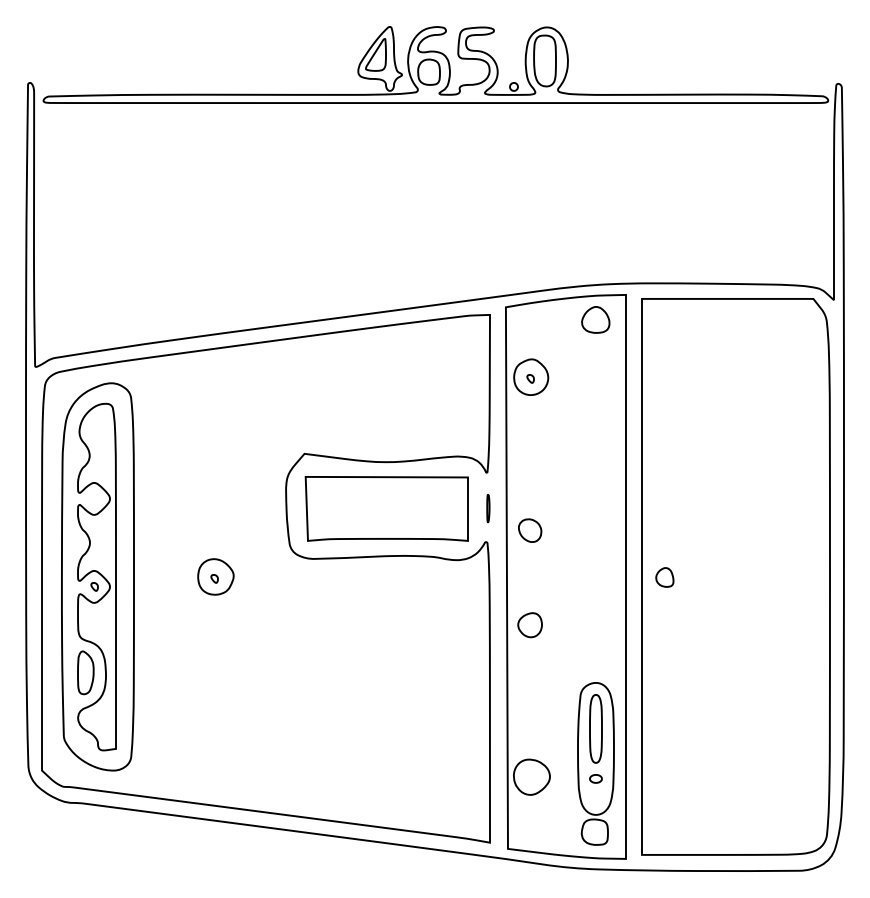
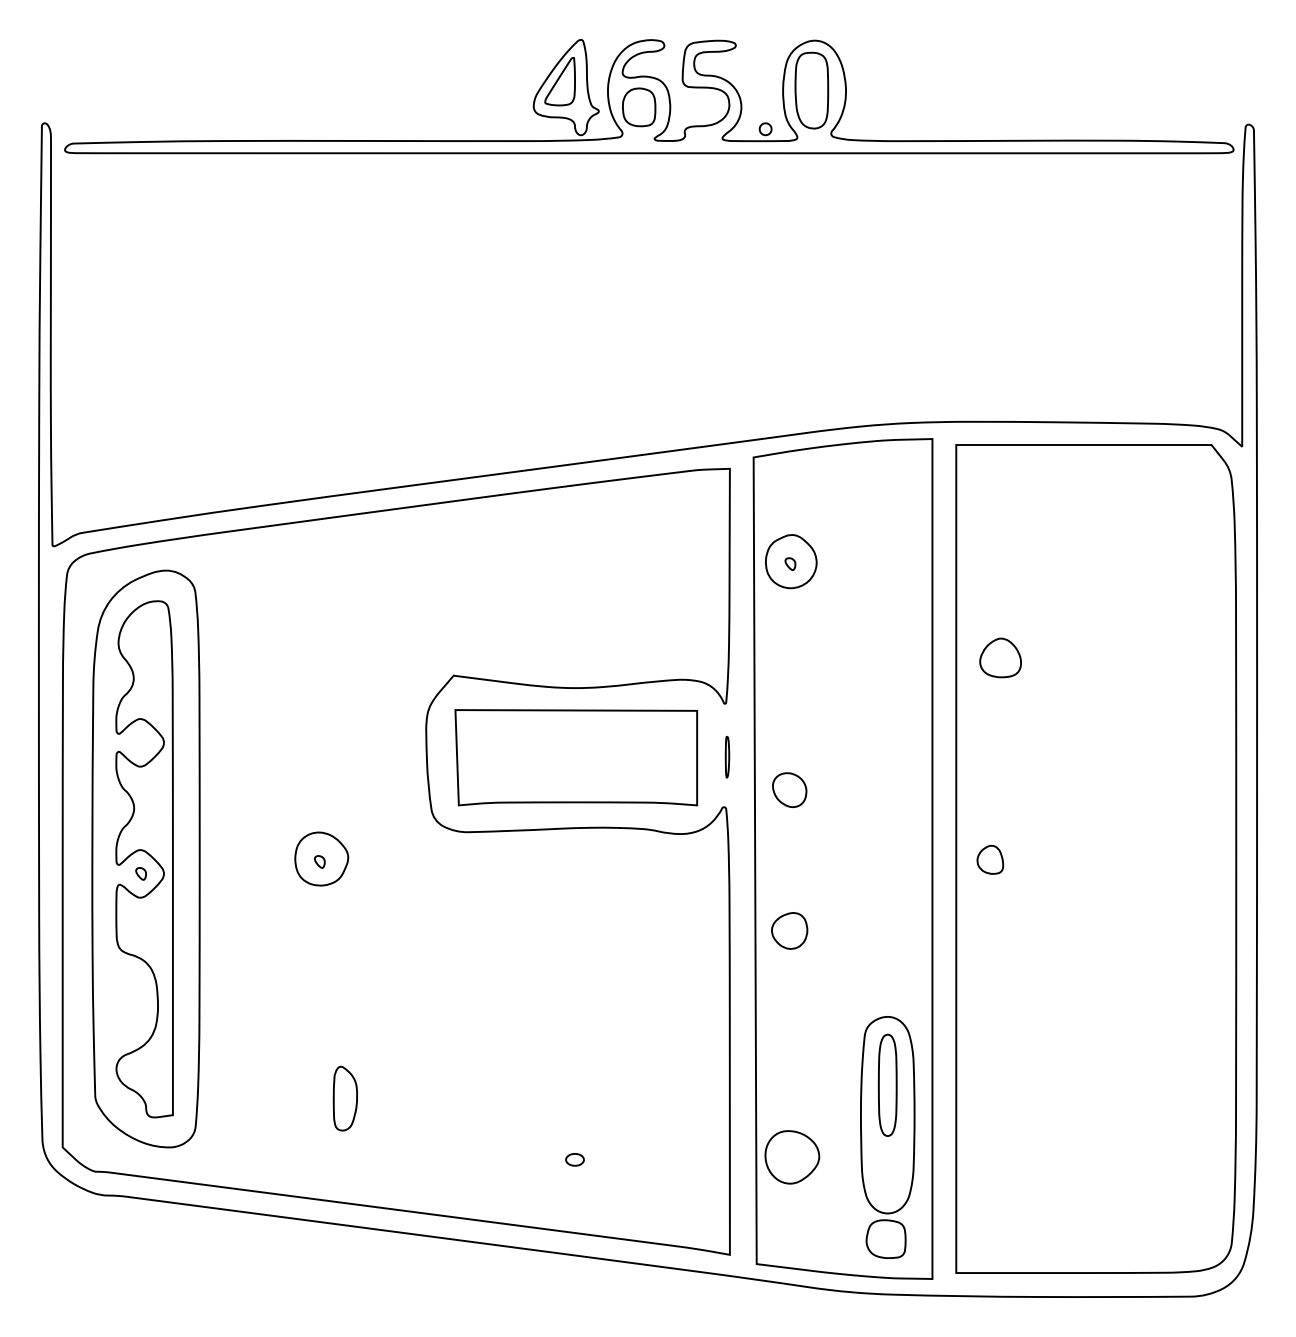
part: (595, 319) -> (1000, 657), moved
part: (85, 672) -> (344, 1098), moved
part: (595, 778) -> (574, 1159), moved

